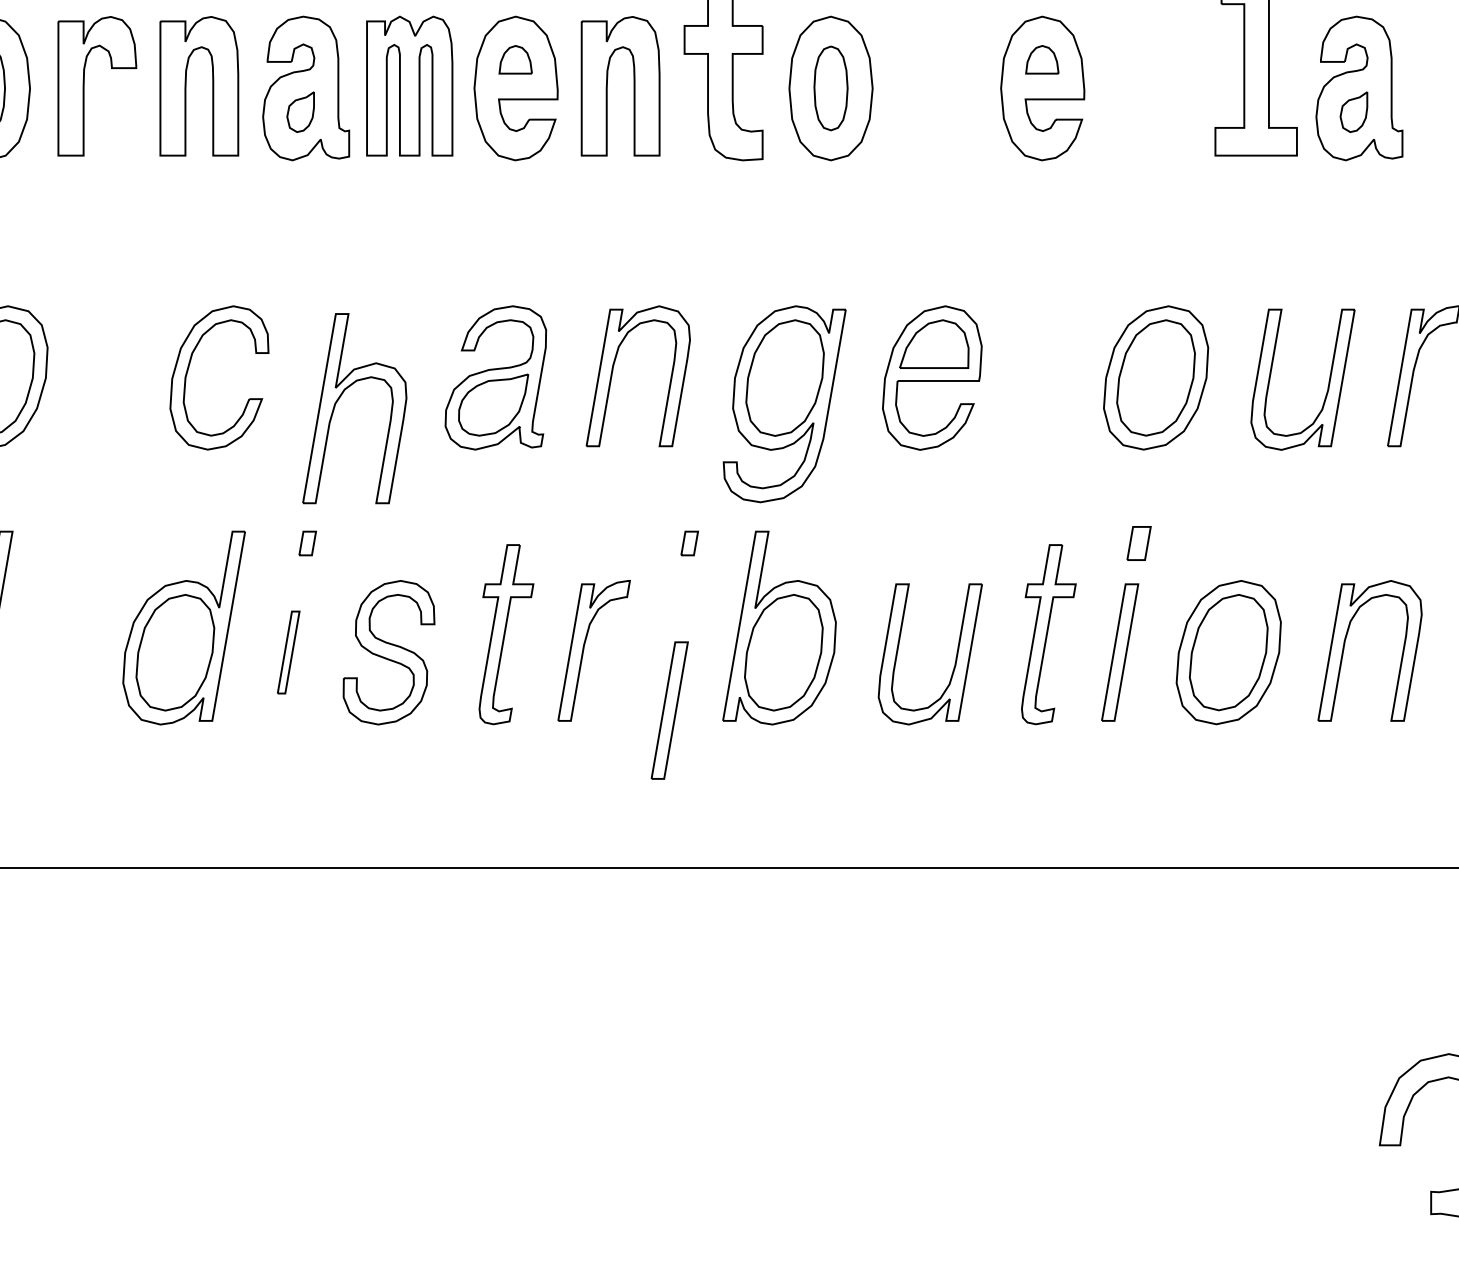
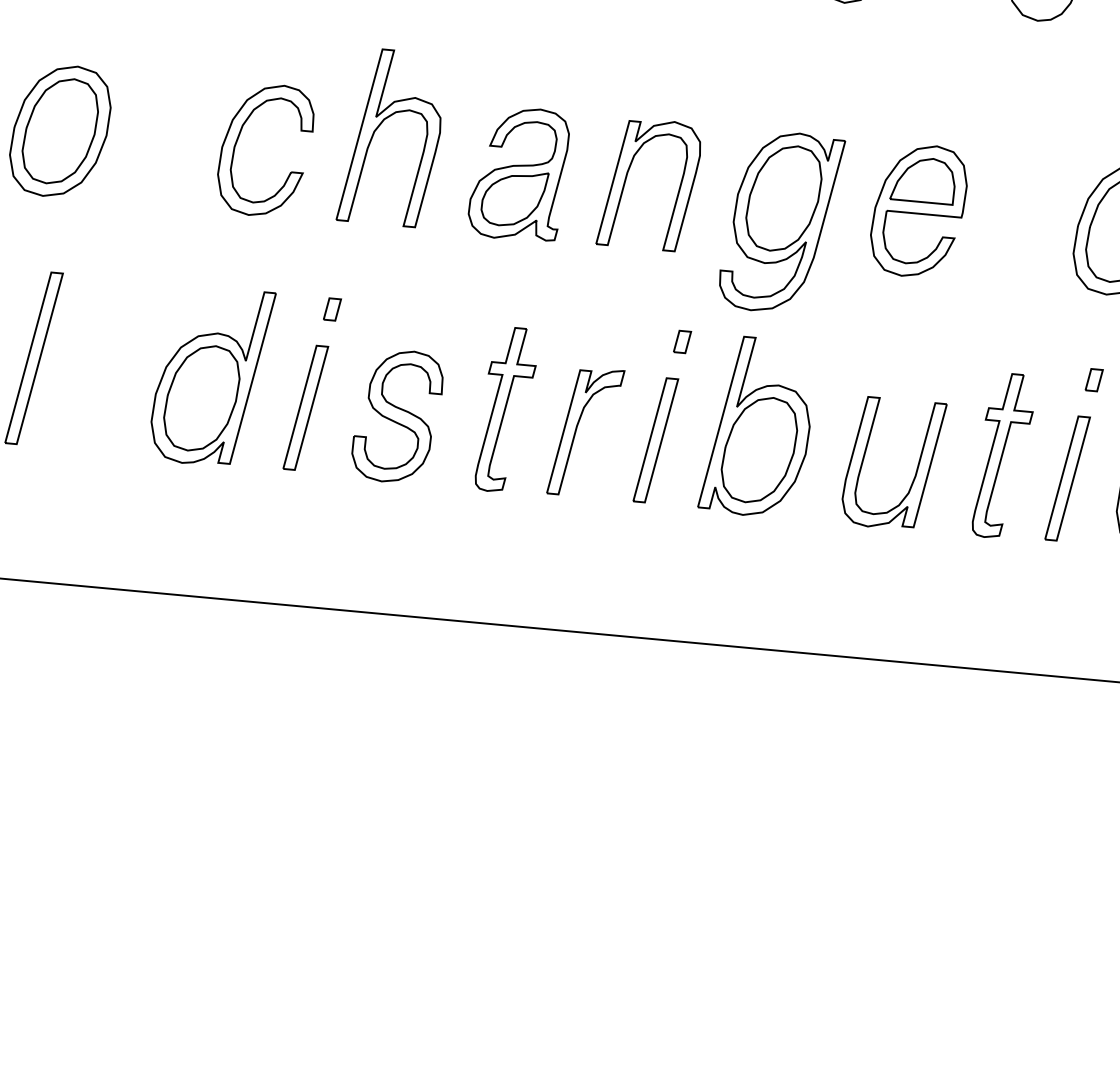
part: (339, 399) -> (378, 128), moved
part: (1138, 543) -> (1093, 380), size x0.71
part: (288, 652) -> (305, 407), size x1.67
part: (669, 710) -> (655, 440), moved

